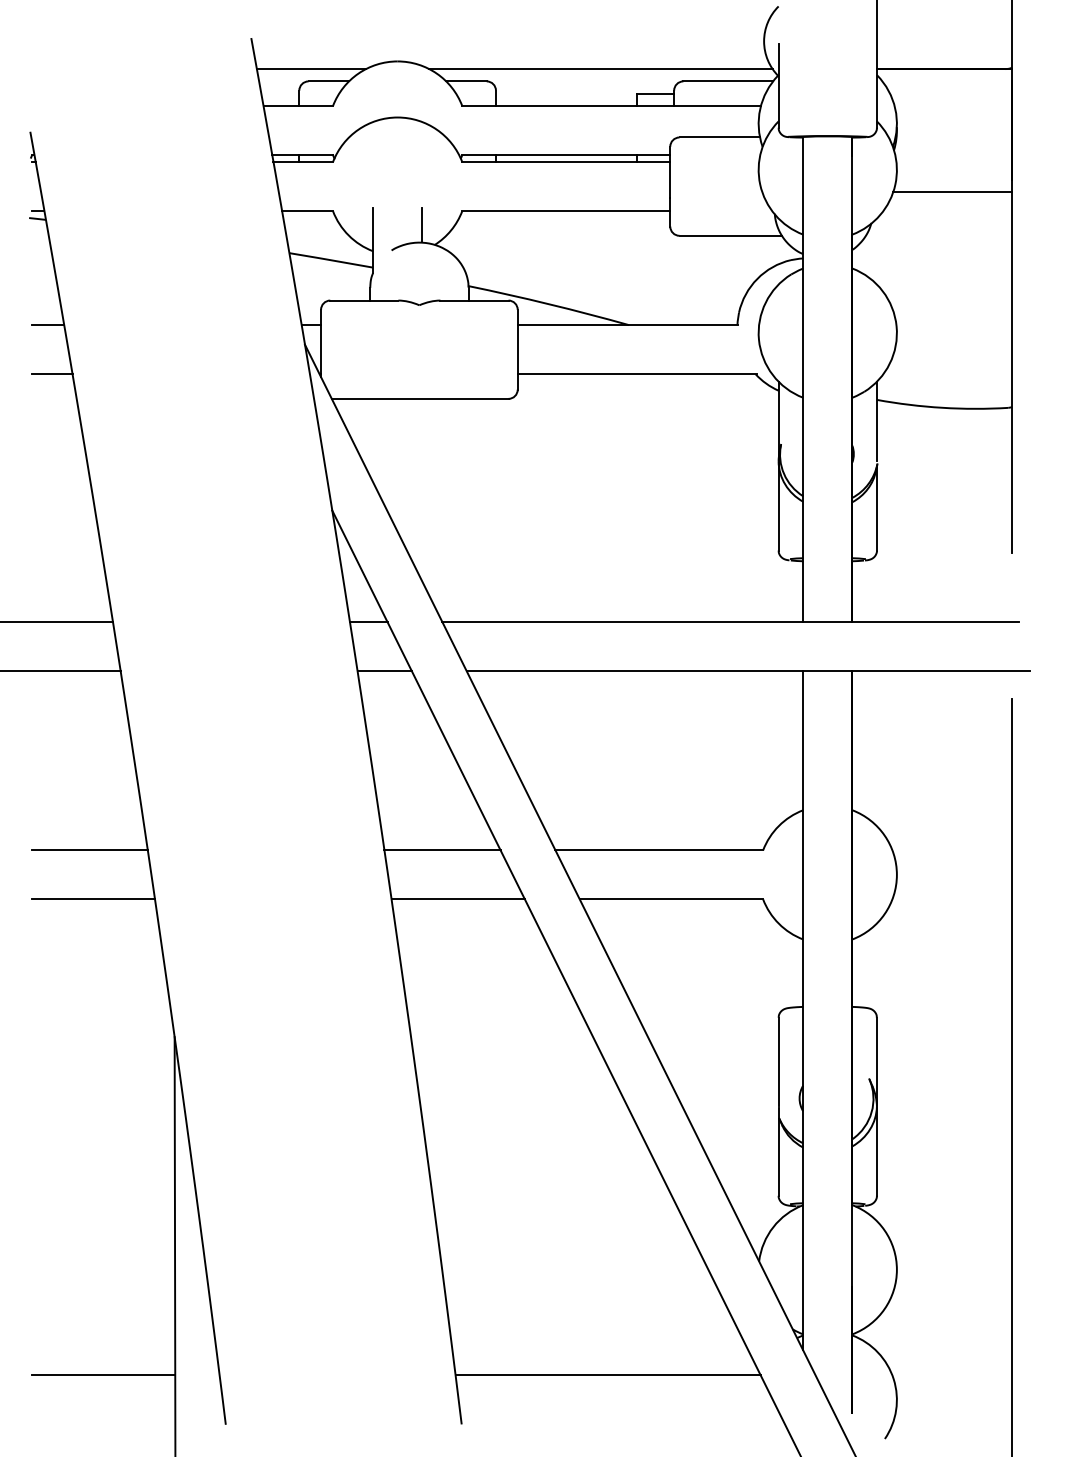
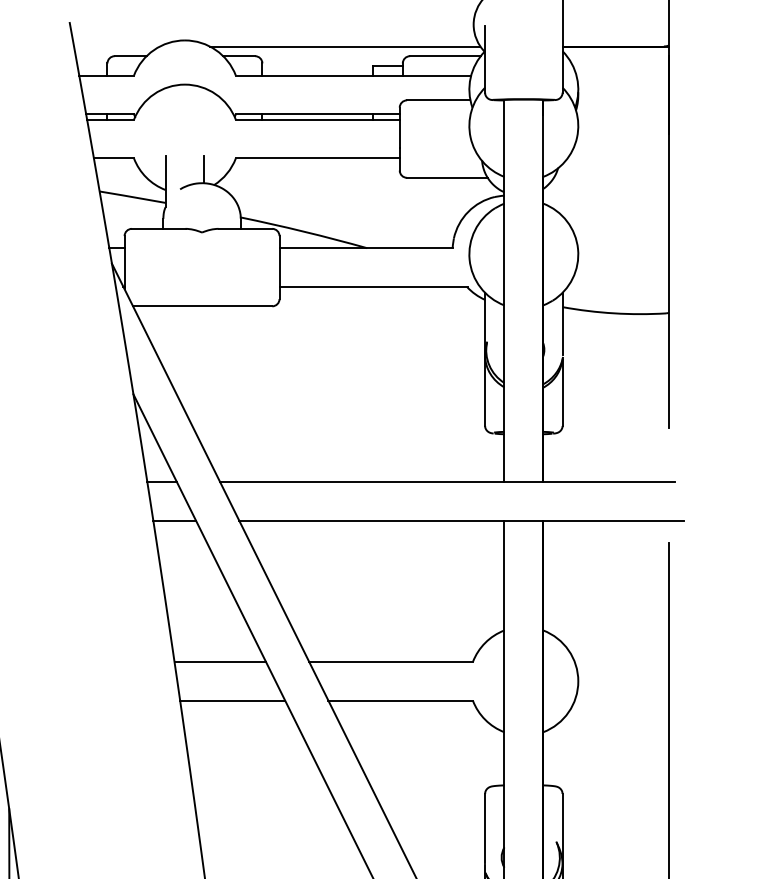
line: (310, 69) -> (116, 46), removed
line: (952, 192) -> (622, 143), removed

